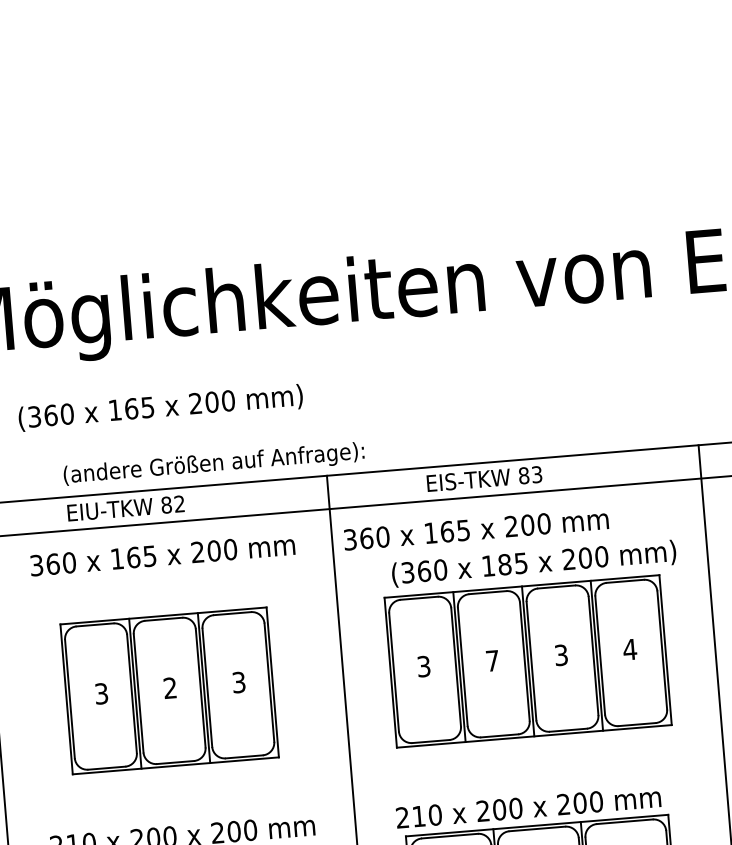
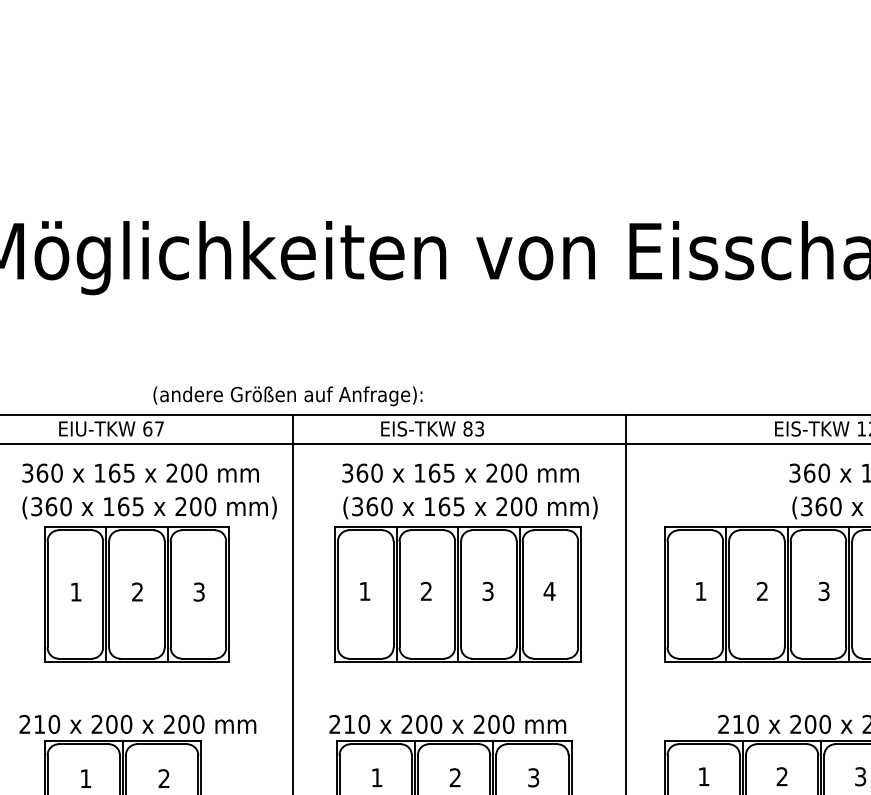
text: (160, 407) -> (149, 507), moved
text: (213, 464) -> (287, 396), moved
text: (172, 504) -> (153, 428), 82 -> 67
text: (476, 528) -> (460, 472), moved
text: (504, 564) -> (444, 506), 185 -> 165
text: (492, 659) -> (426, 590), 7 -> 2
text: (423, 666) -> (364, 591), 3 -> 1
text: (100, 693) -> (75, 591), 3 -> 1

